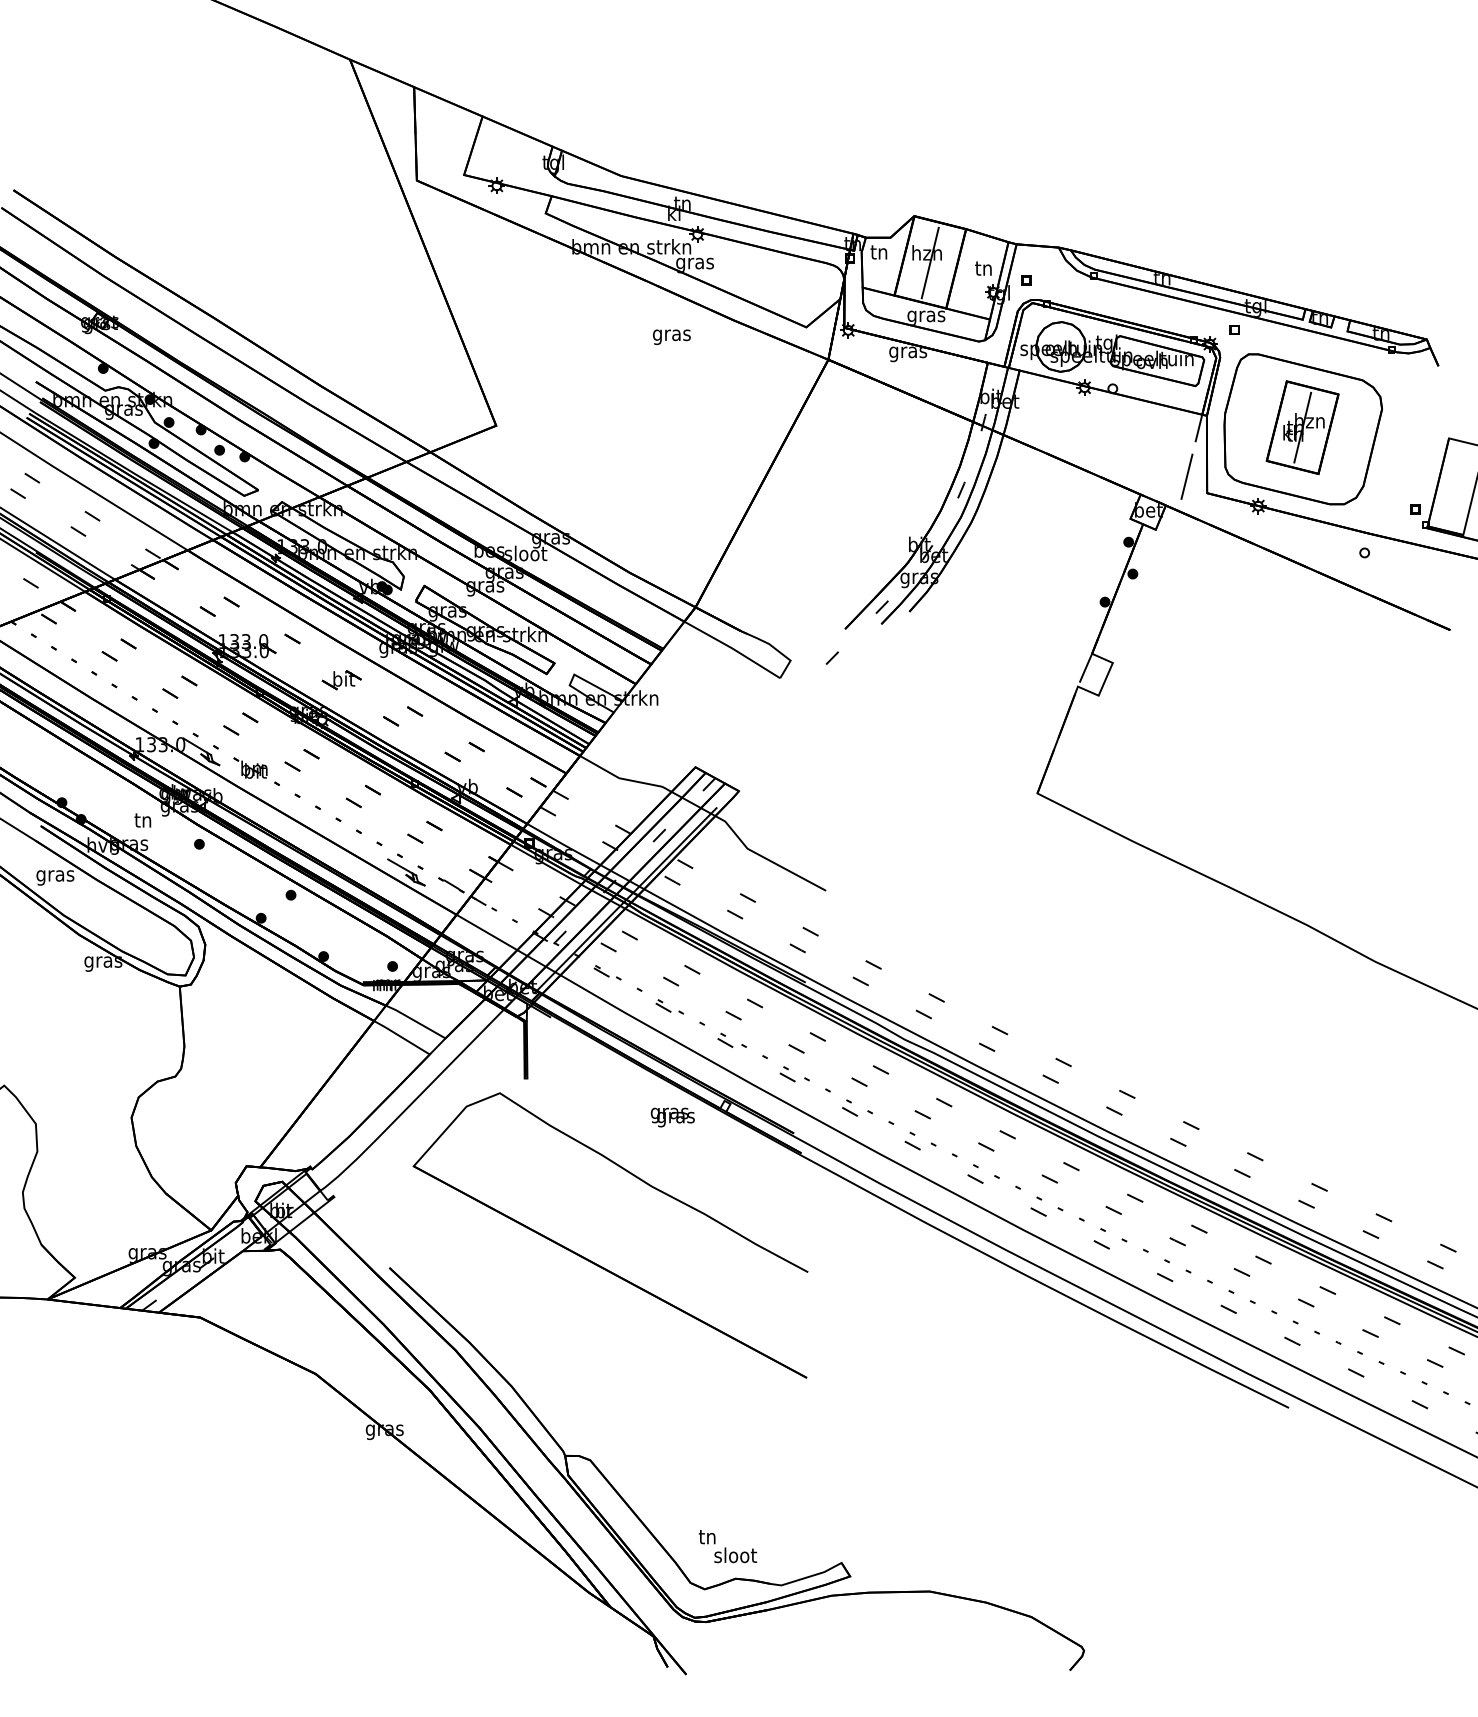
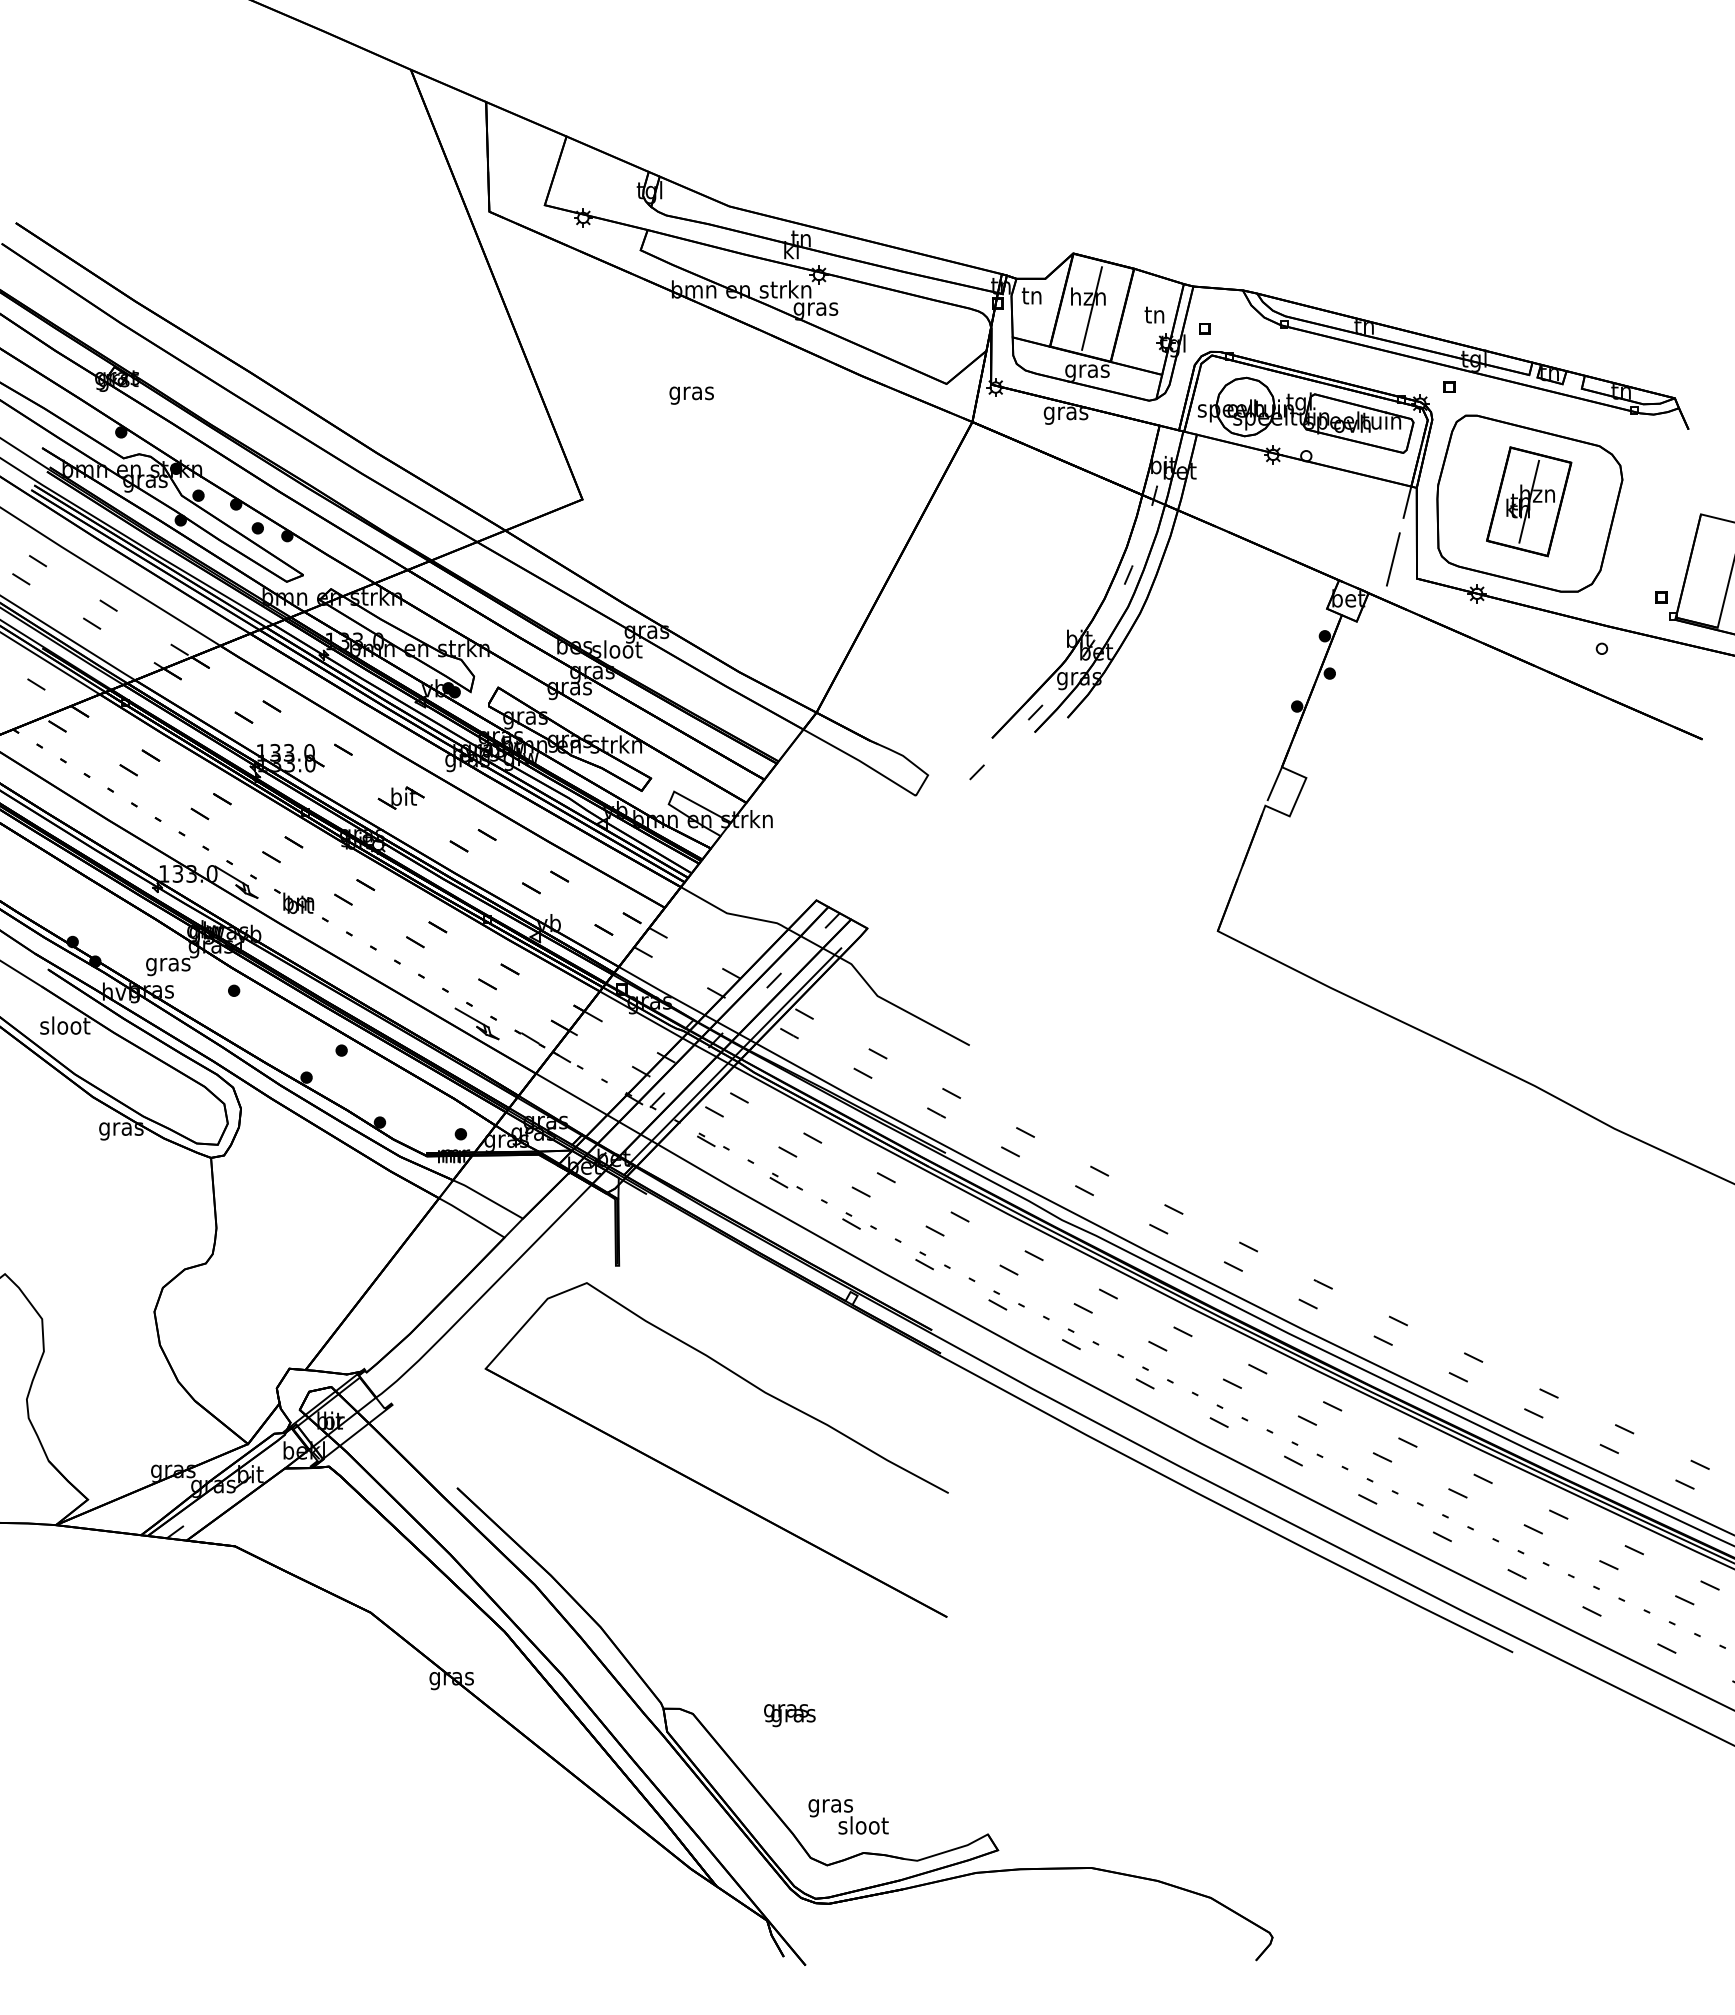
text: (671, 337) -> (691, 395), moved
text: (143, 822) -> (168, 965), tn -> gras
text: (55, 875) -> (65, 1027), gras -> sloot
text: (672, 1117) -> (789, 1715), moved
text: (707, 1539) -> (830, 1806), tn -> gras

